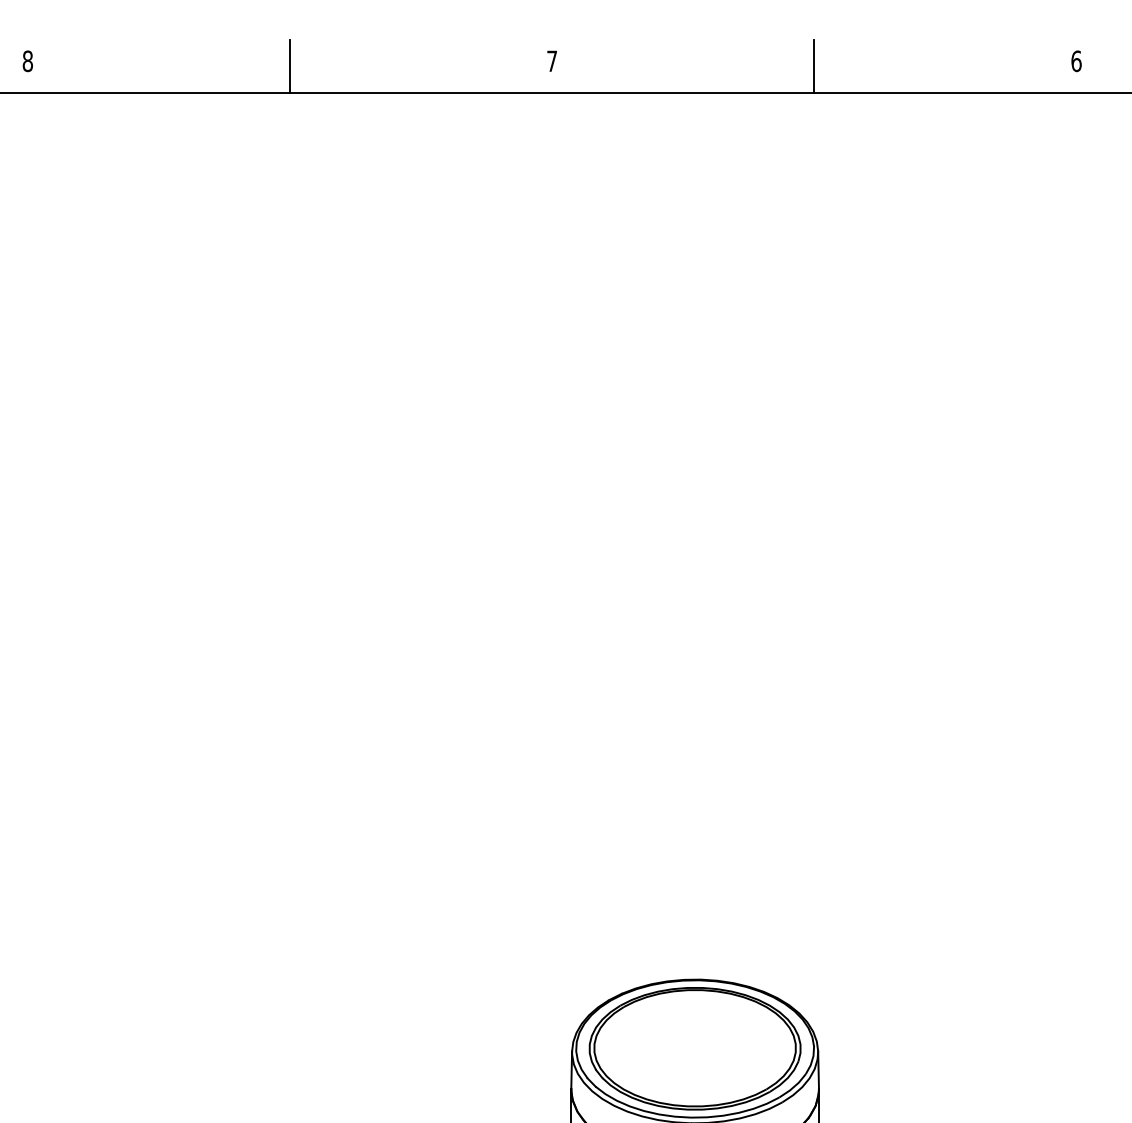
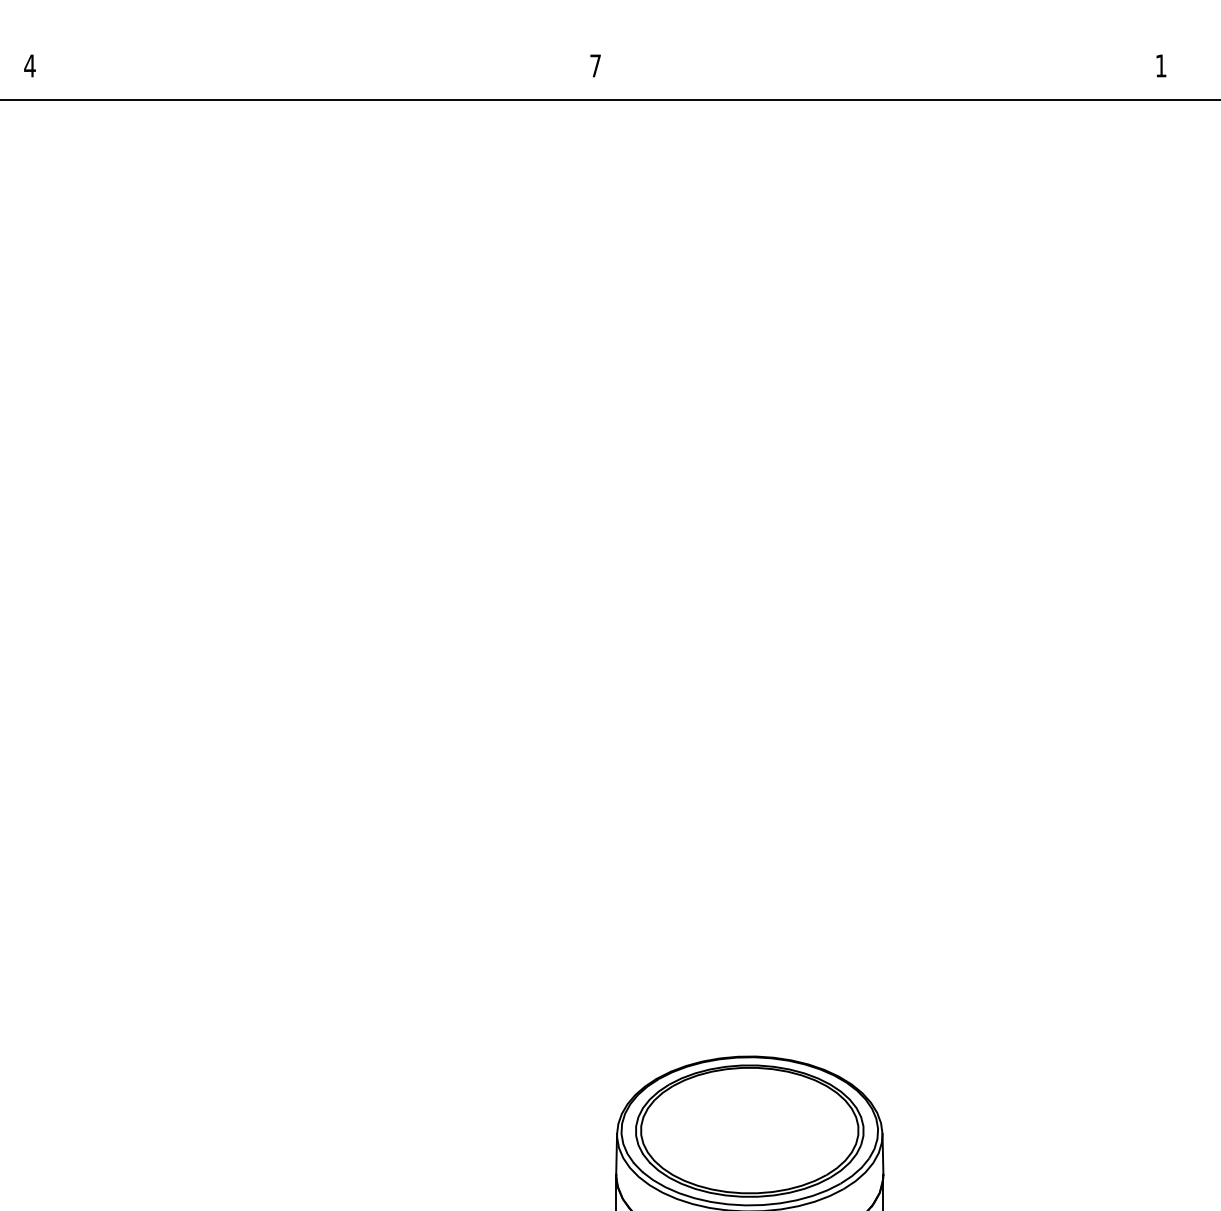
text: (27, 61) -> (29, 66), 8 -> 4
text: (1076, 61) -> (1161, 66), 6 -> 1
line: (290, 66) -> (313, 71), removed
line: (814, 66) -> (878, 71), removed

